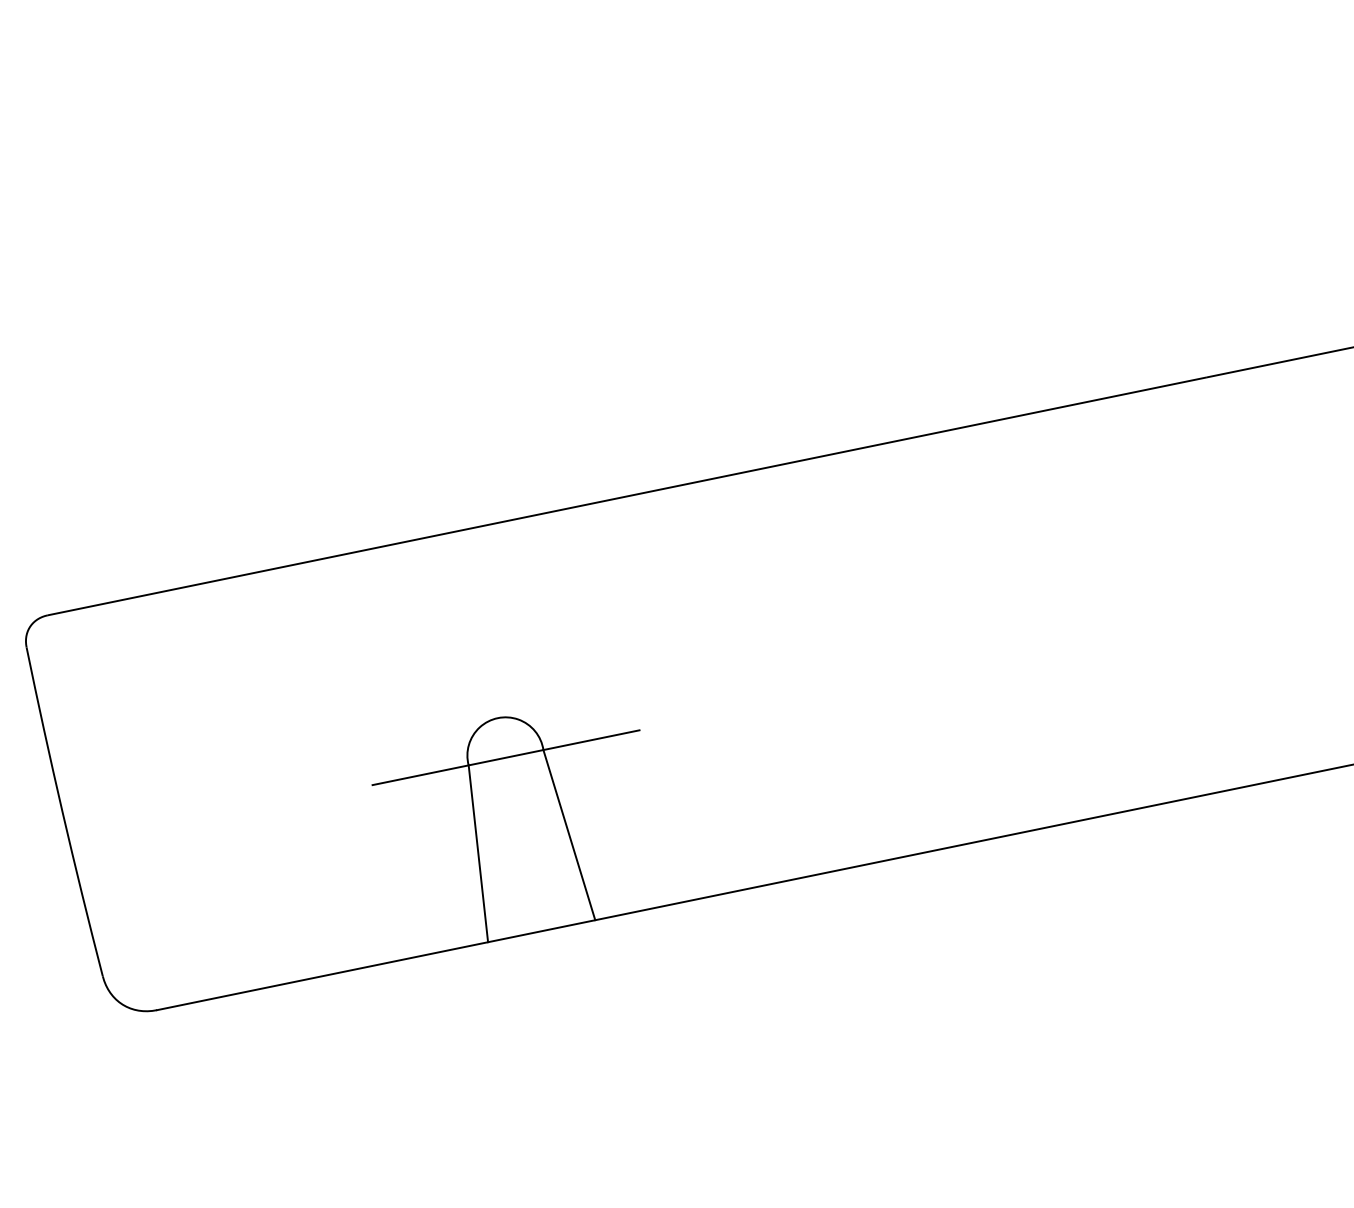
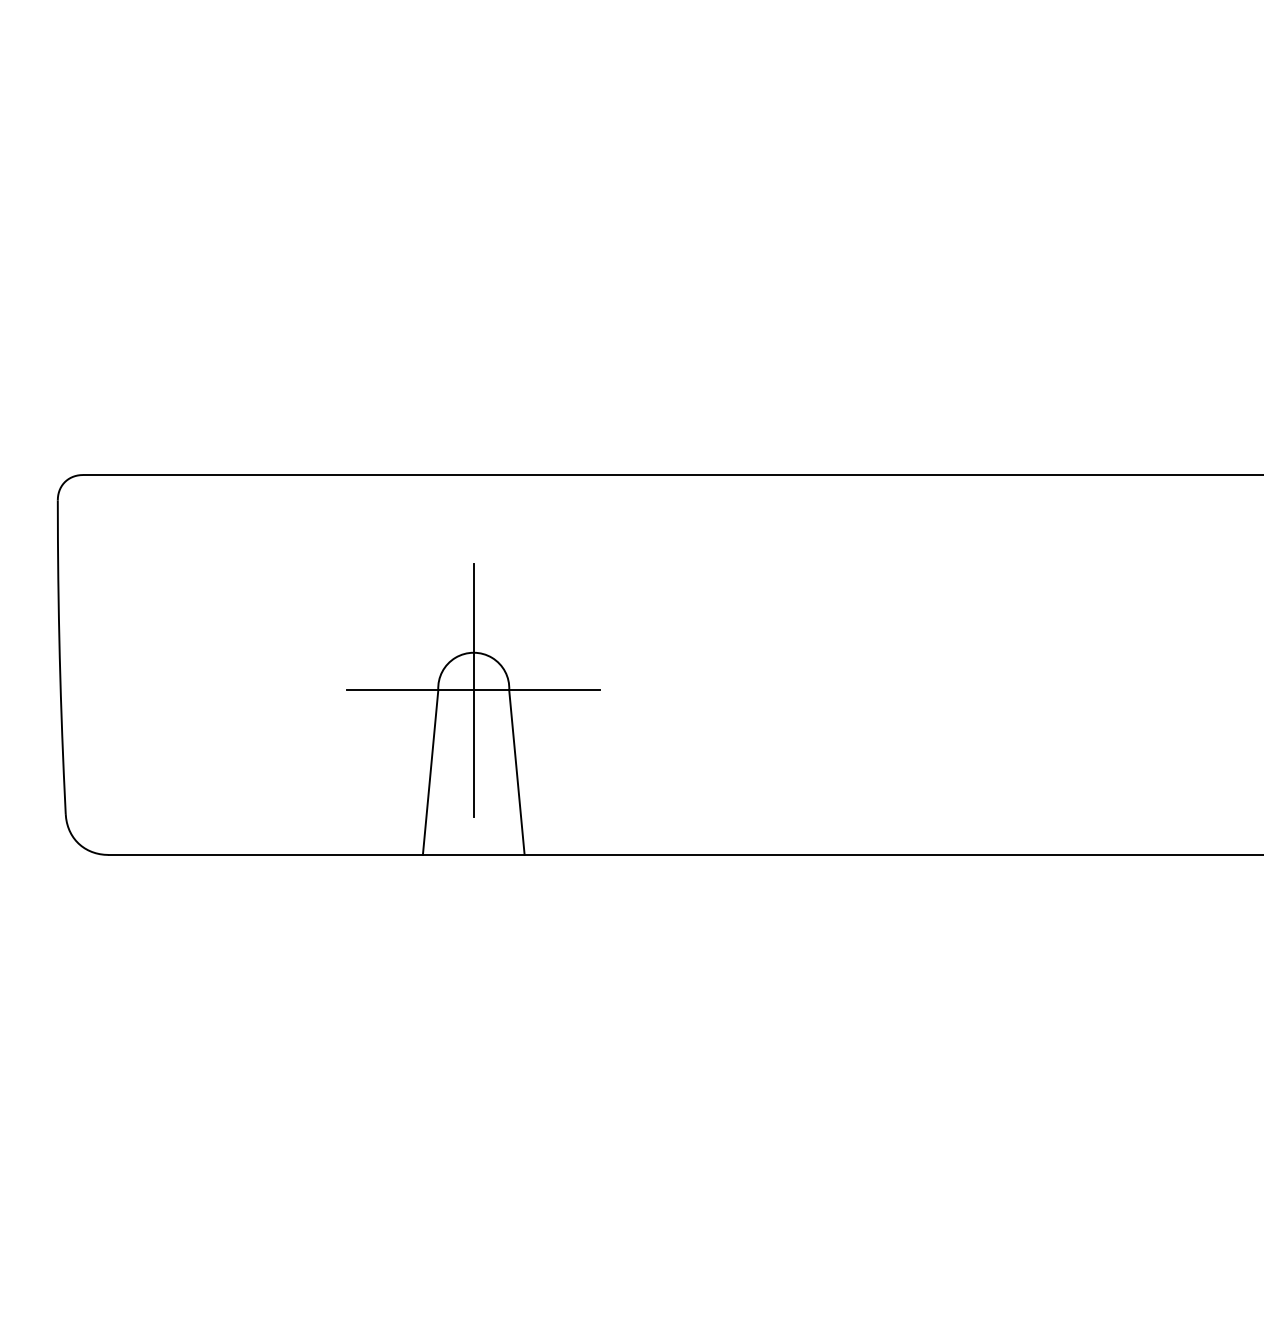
line: (505, 756) -> (473, 689), added

